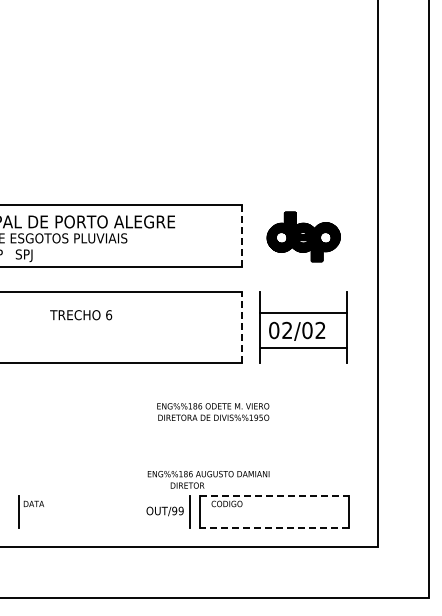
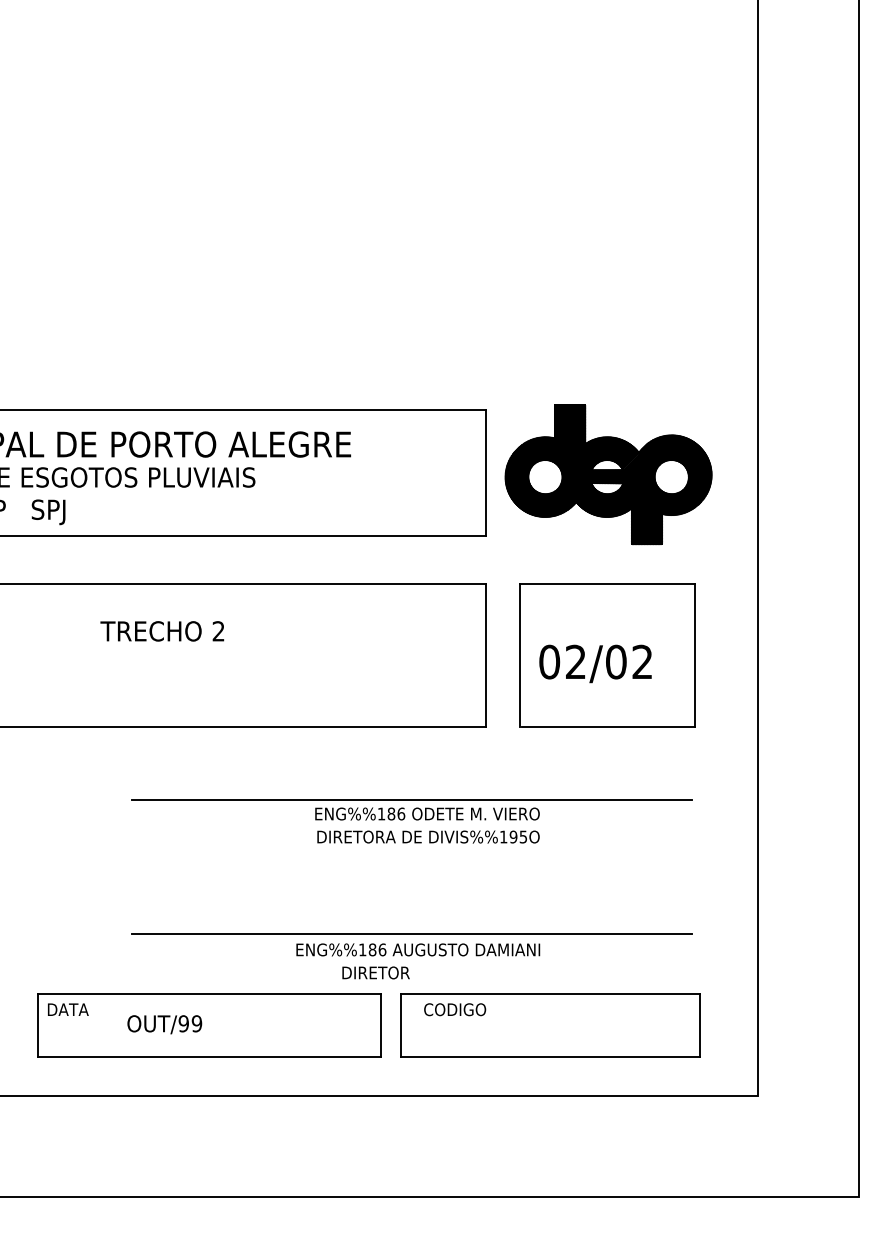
line: (242, 235) -> (486, 471), dashed -> solid
part: (303, 236) -> (608, 473), size x1.43
line: (302, 312) -> (606, 583), moved
text: (109, 315) -> (219, 632), 6 -> 2
line: (242, 327) -> (486, 656), dashed -> solid
line: (303, 347) -> (608, 726), moved
line: (205, 399) -> (411, 800), added
line: (205, 466) -> (411, 934), added
line: (104, 496) -> (209, 994), added
line: (274, 496) -> (550, 994), dashed -> solid
text: (164, 511) -> (163, 1024), moved
line: (104, 527) -> (209, 1056), added
line: (274, 527) -> (550, 1056), dashed -> solid

